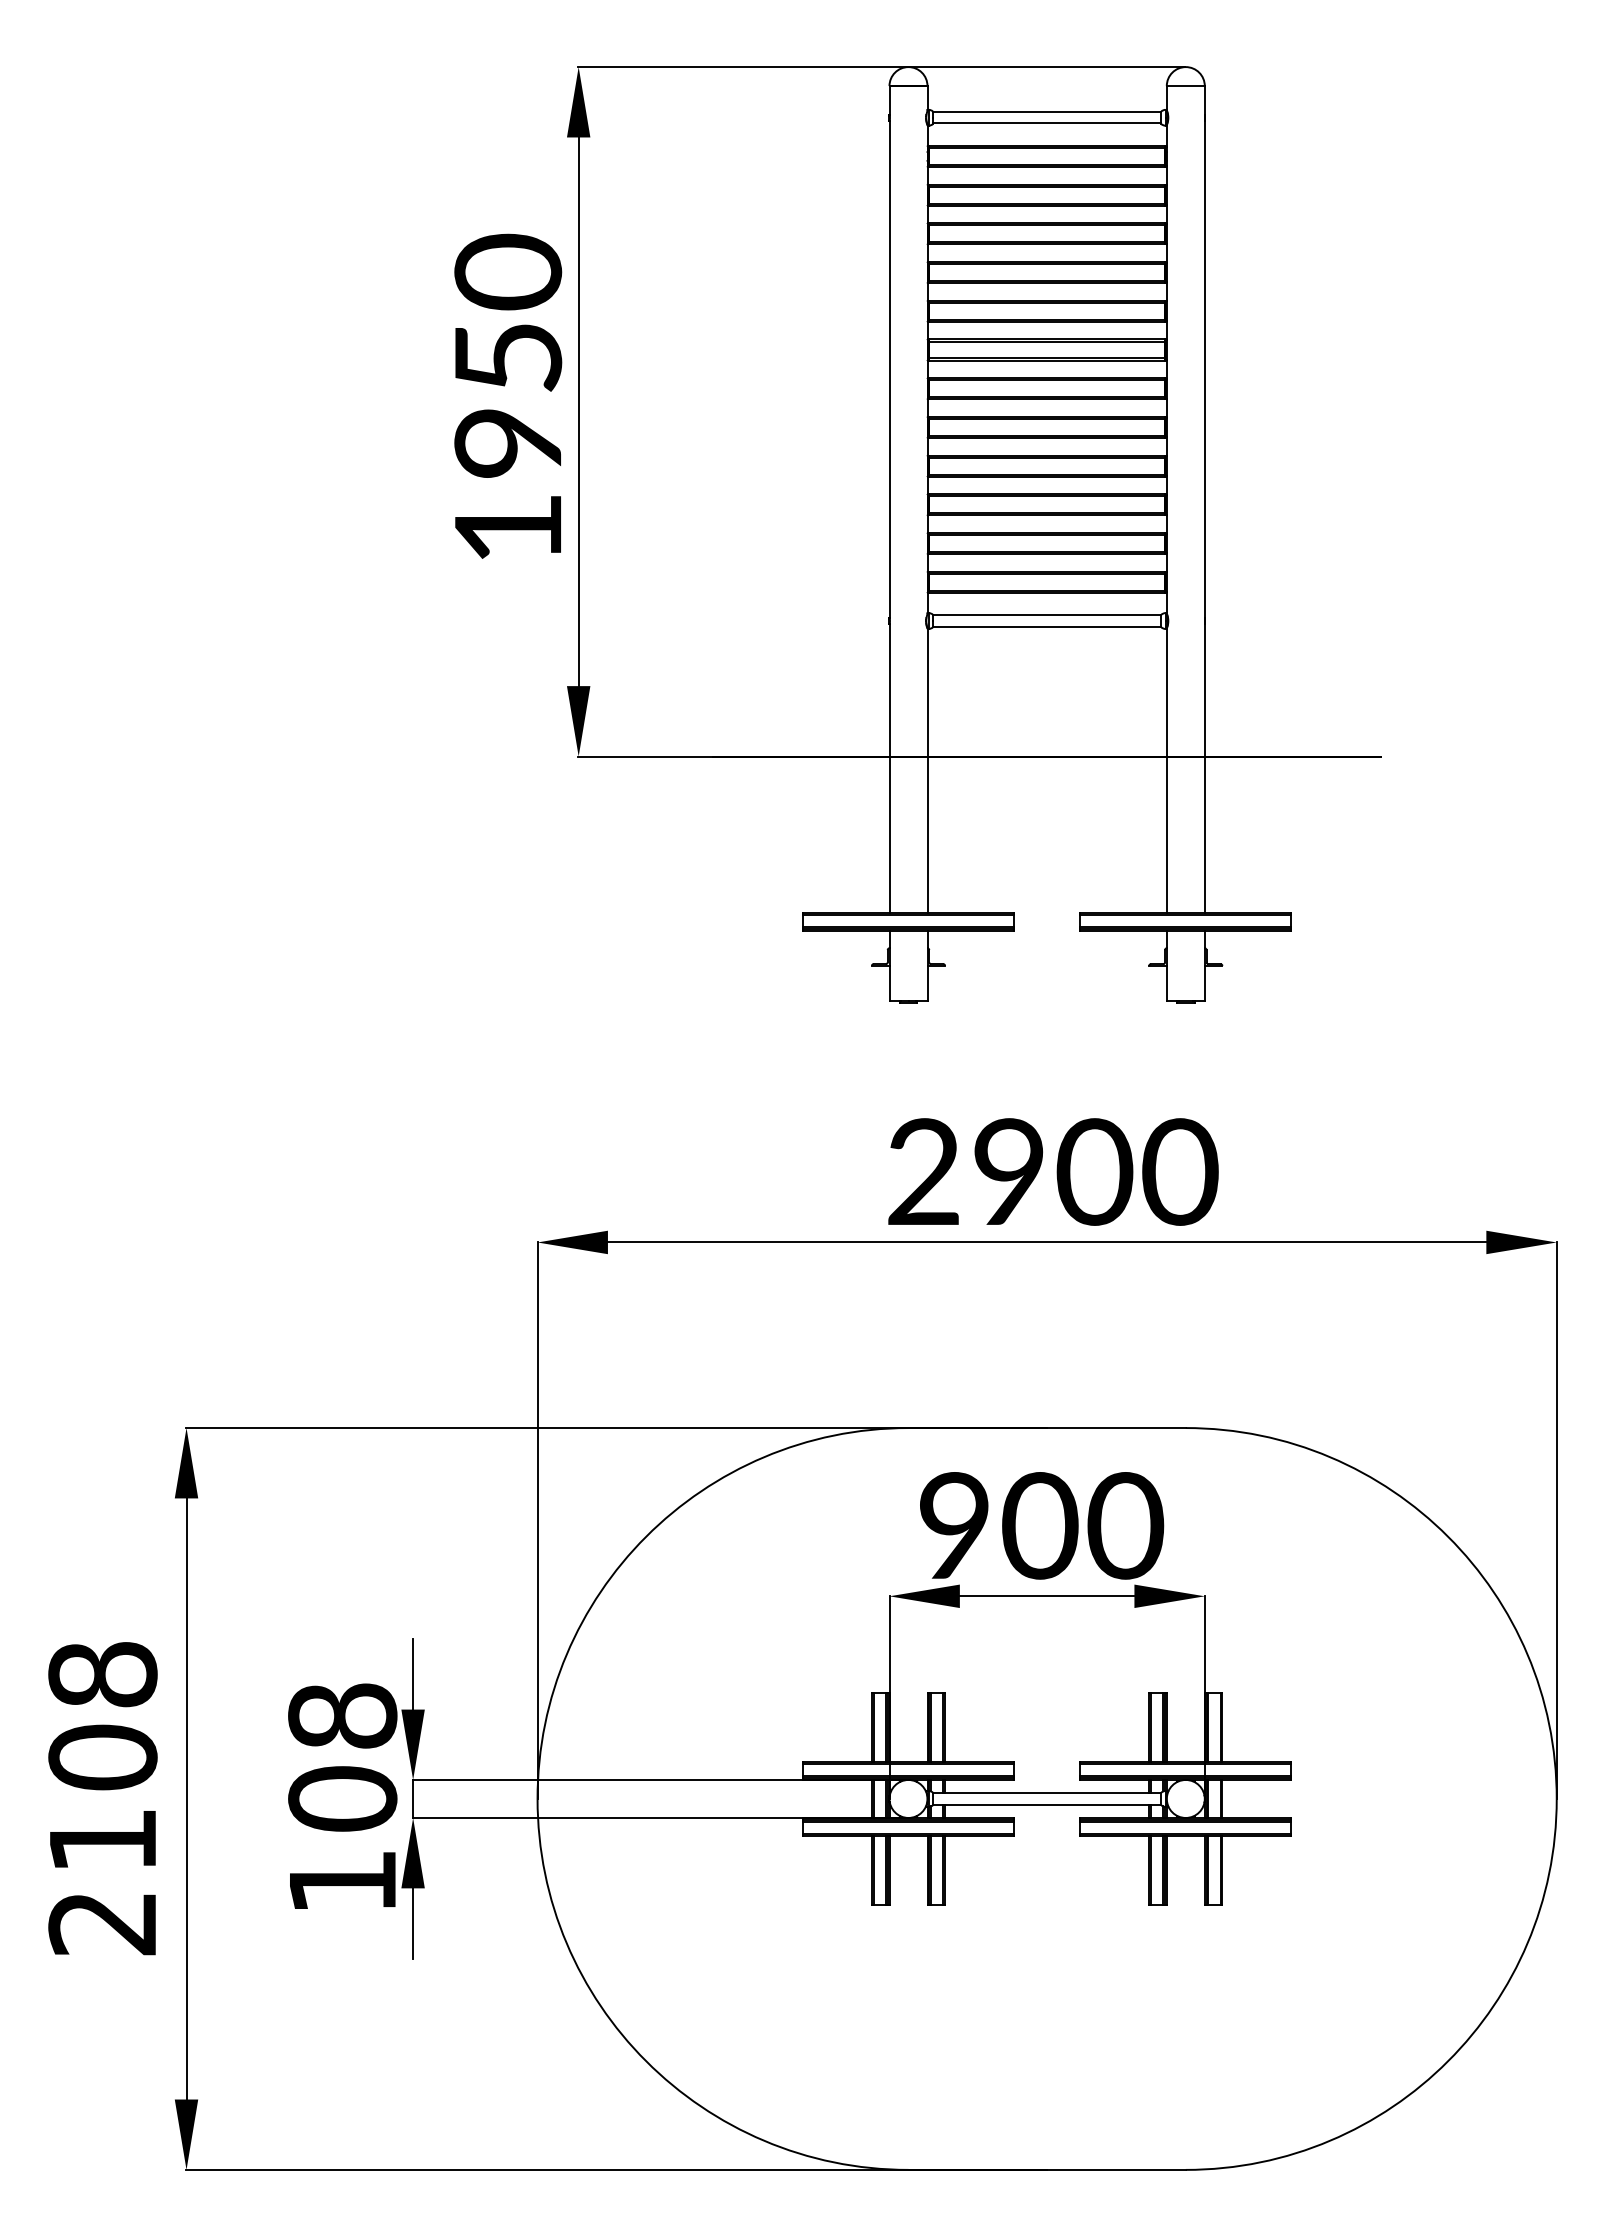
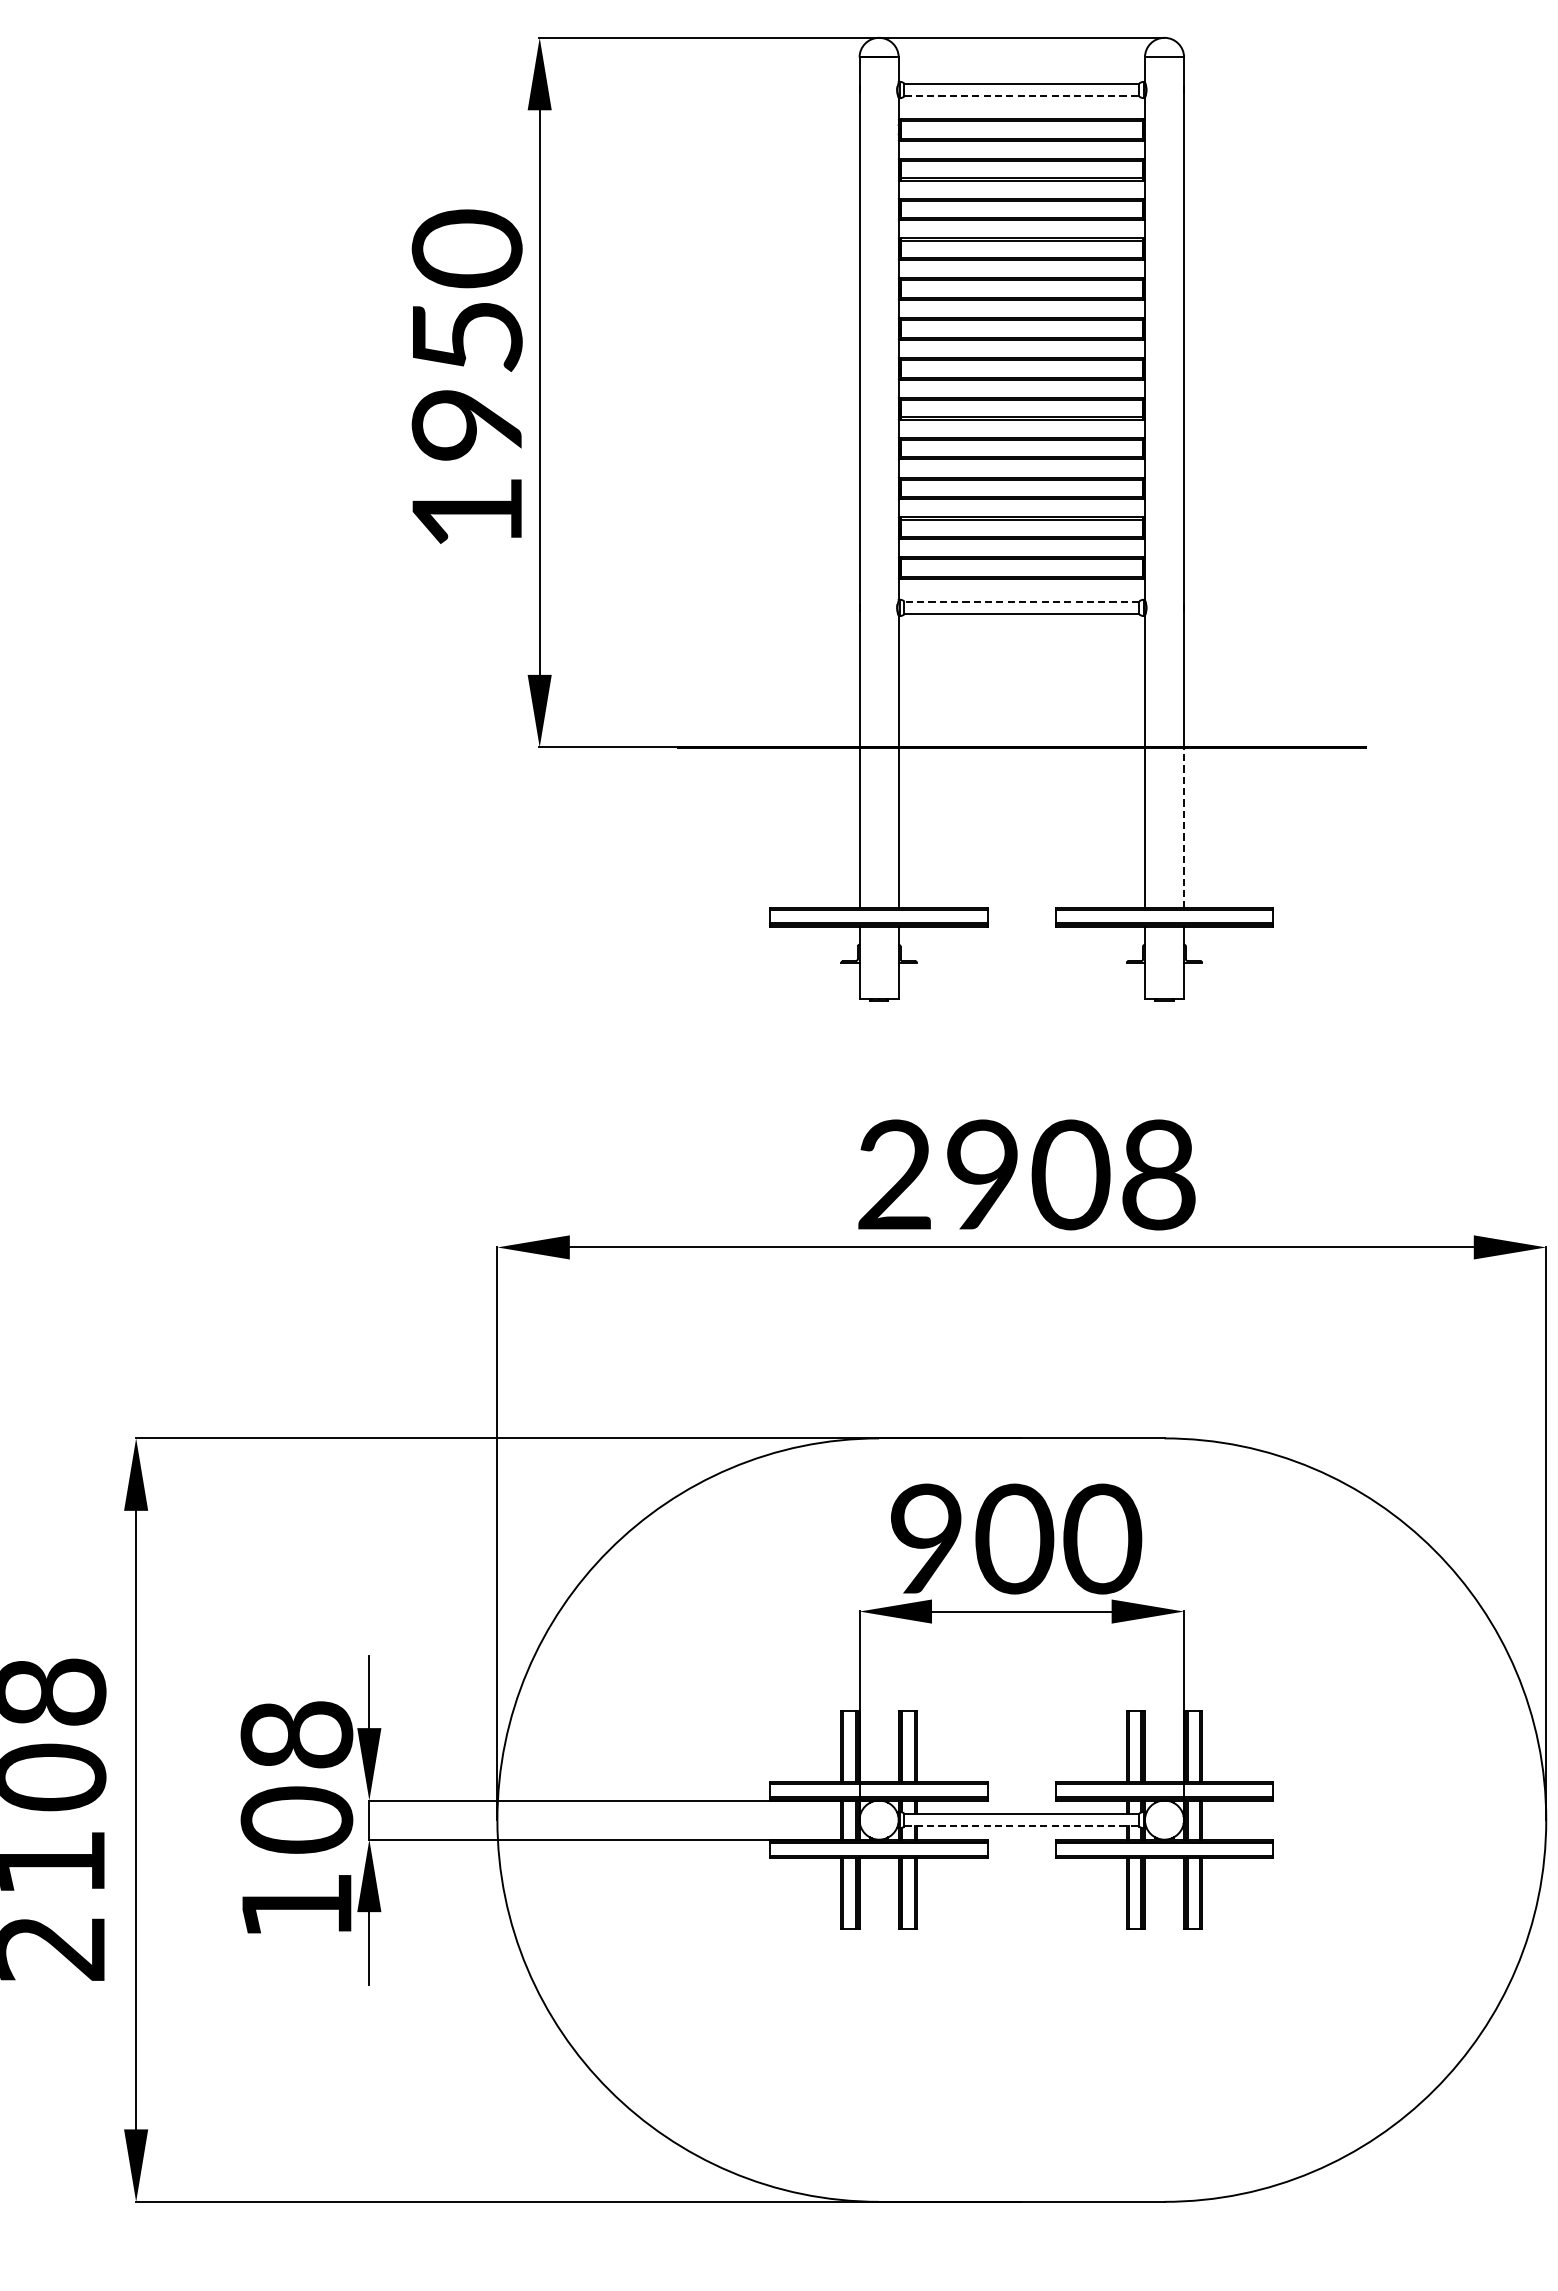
line: (1047, 123) -> (1022, 95), solid -> dashed
line: (1046, 615) -> (1021, 602), solid -> dashed
line: (1204, 834) -> (1183, 827), solid -> dashed
text: (1180, 1171) -> (1159, 1174), 2900 -> 2908
line: (1047, 1804) -> (1022, 1825), solid -> dashed

